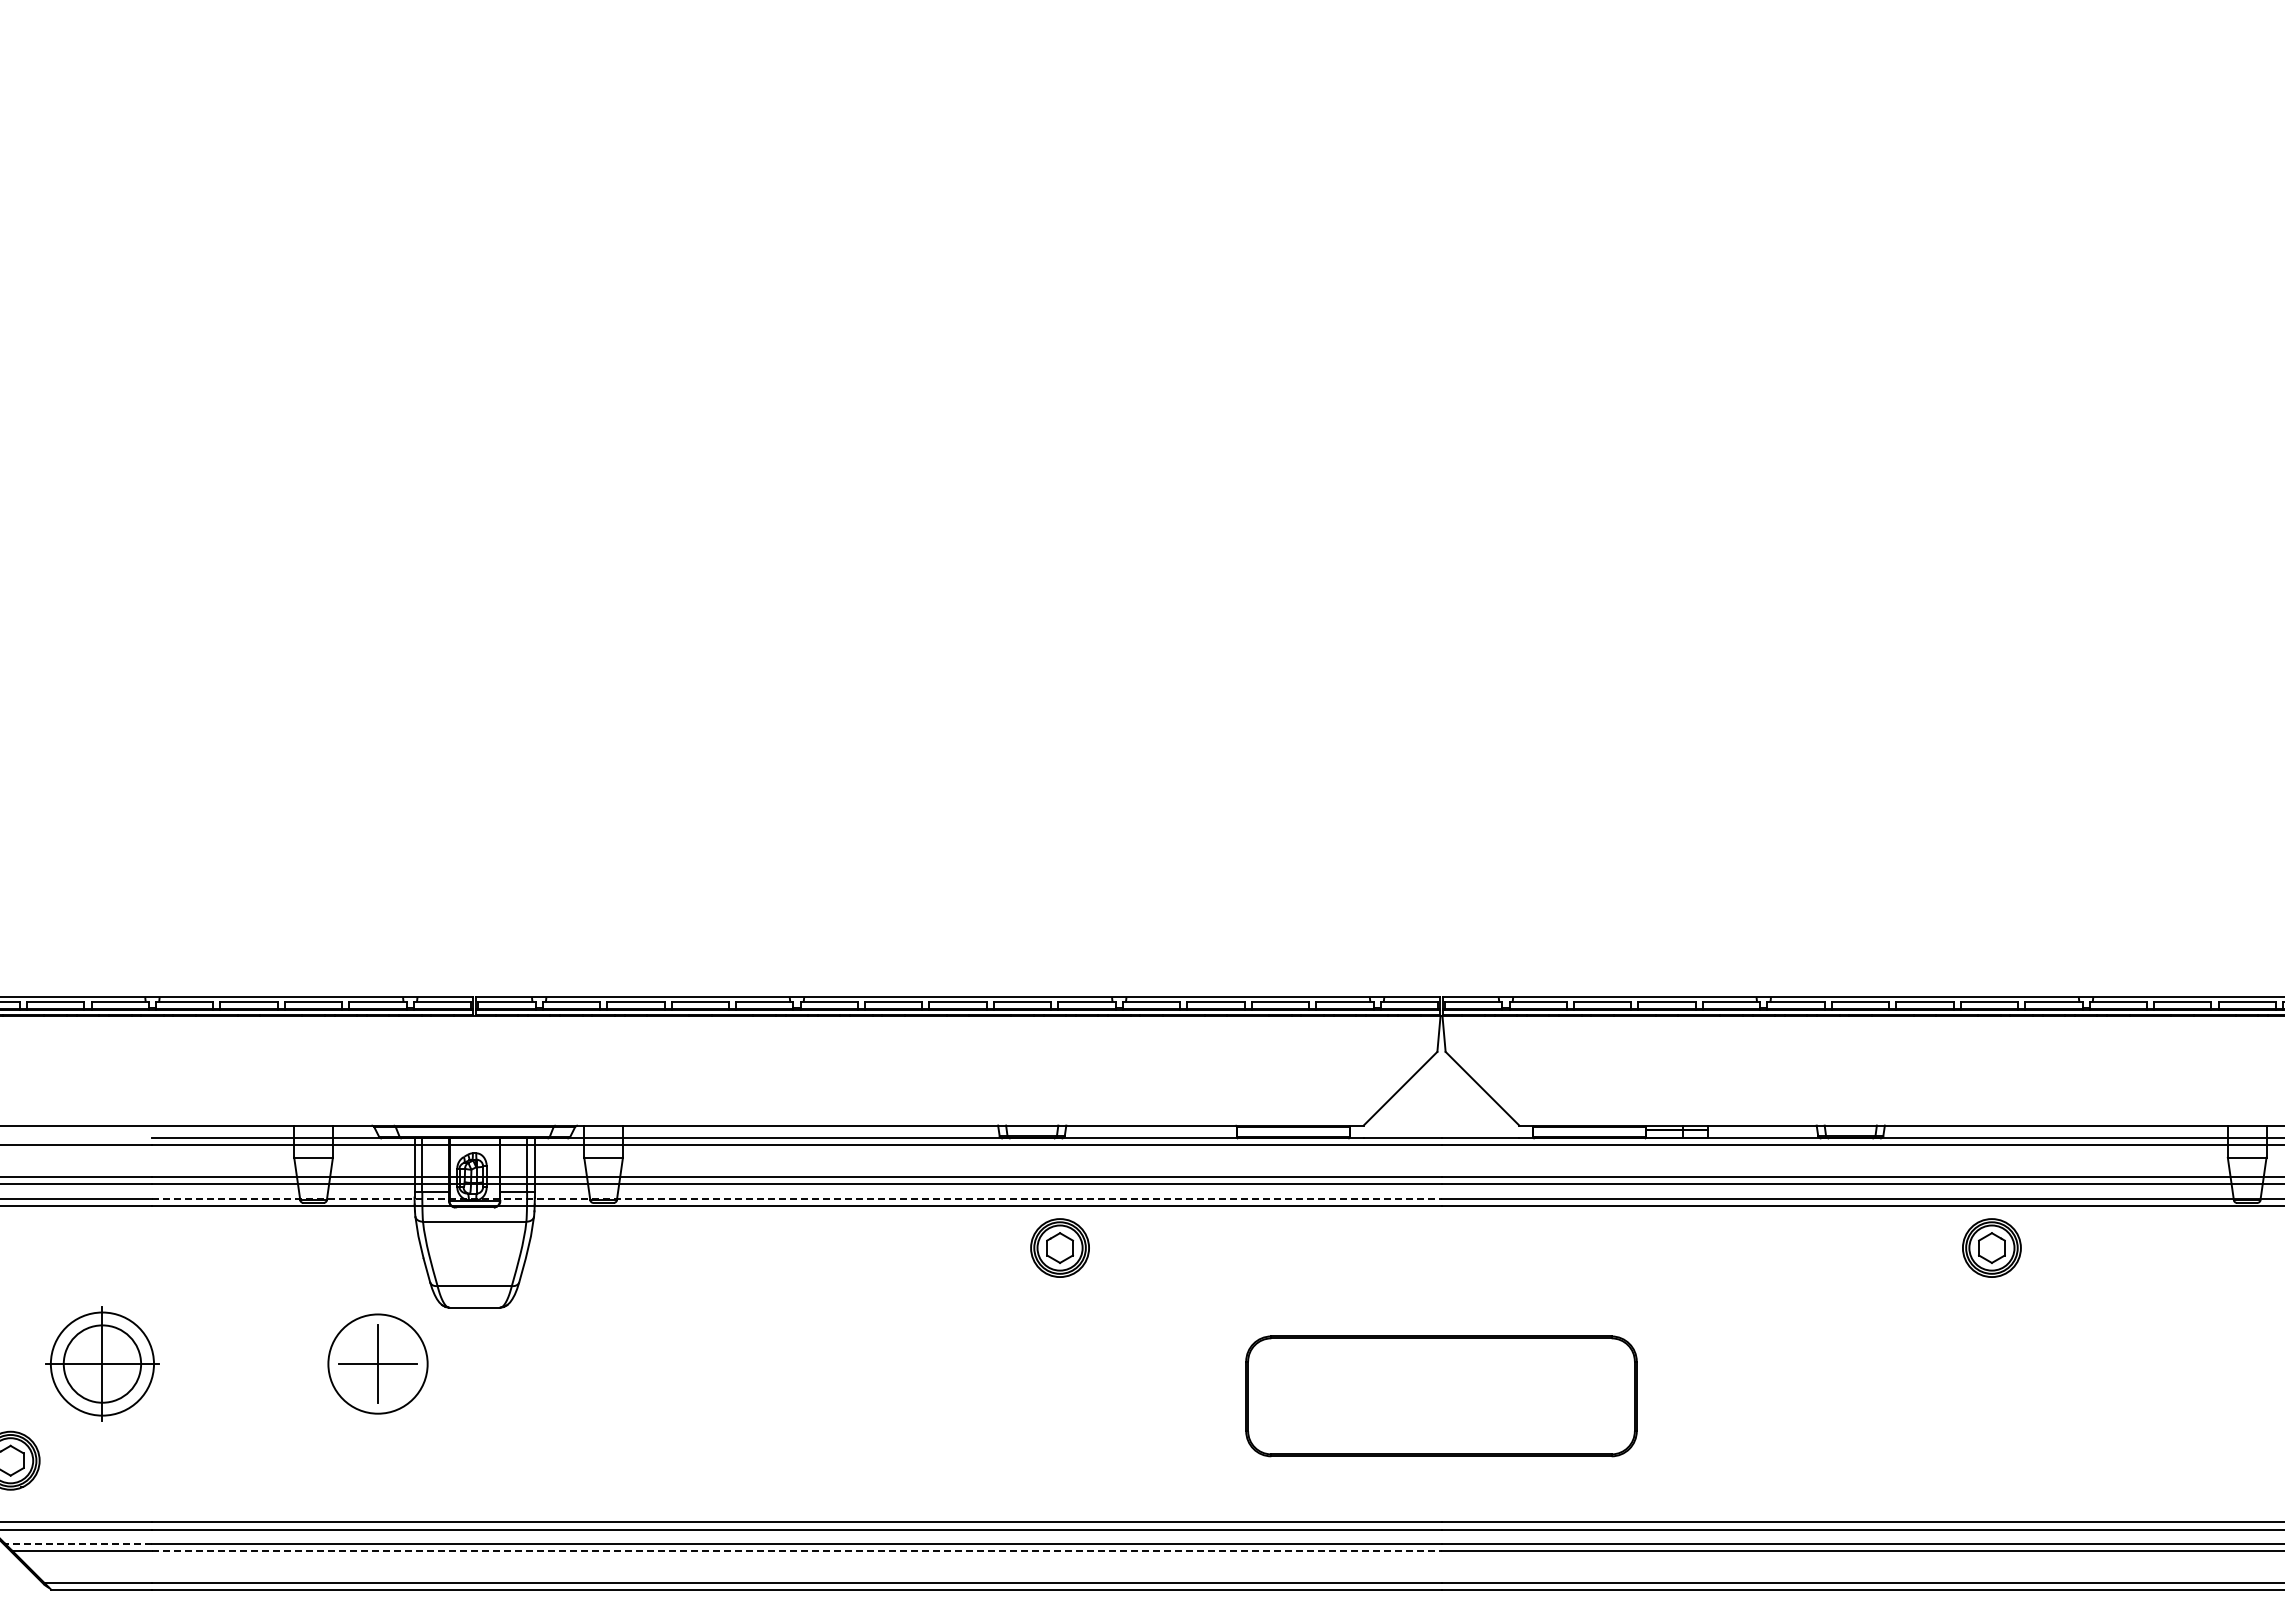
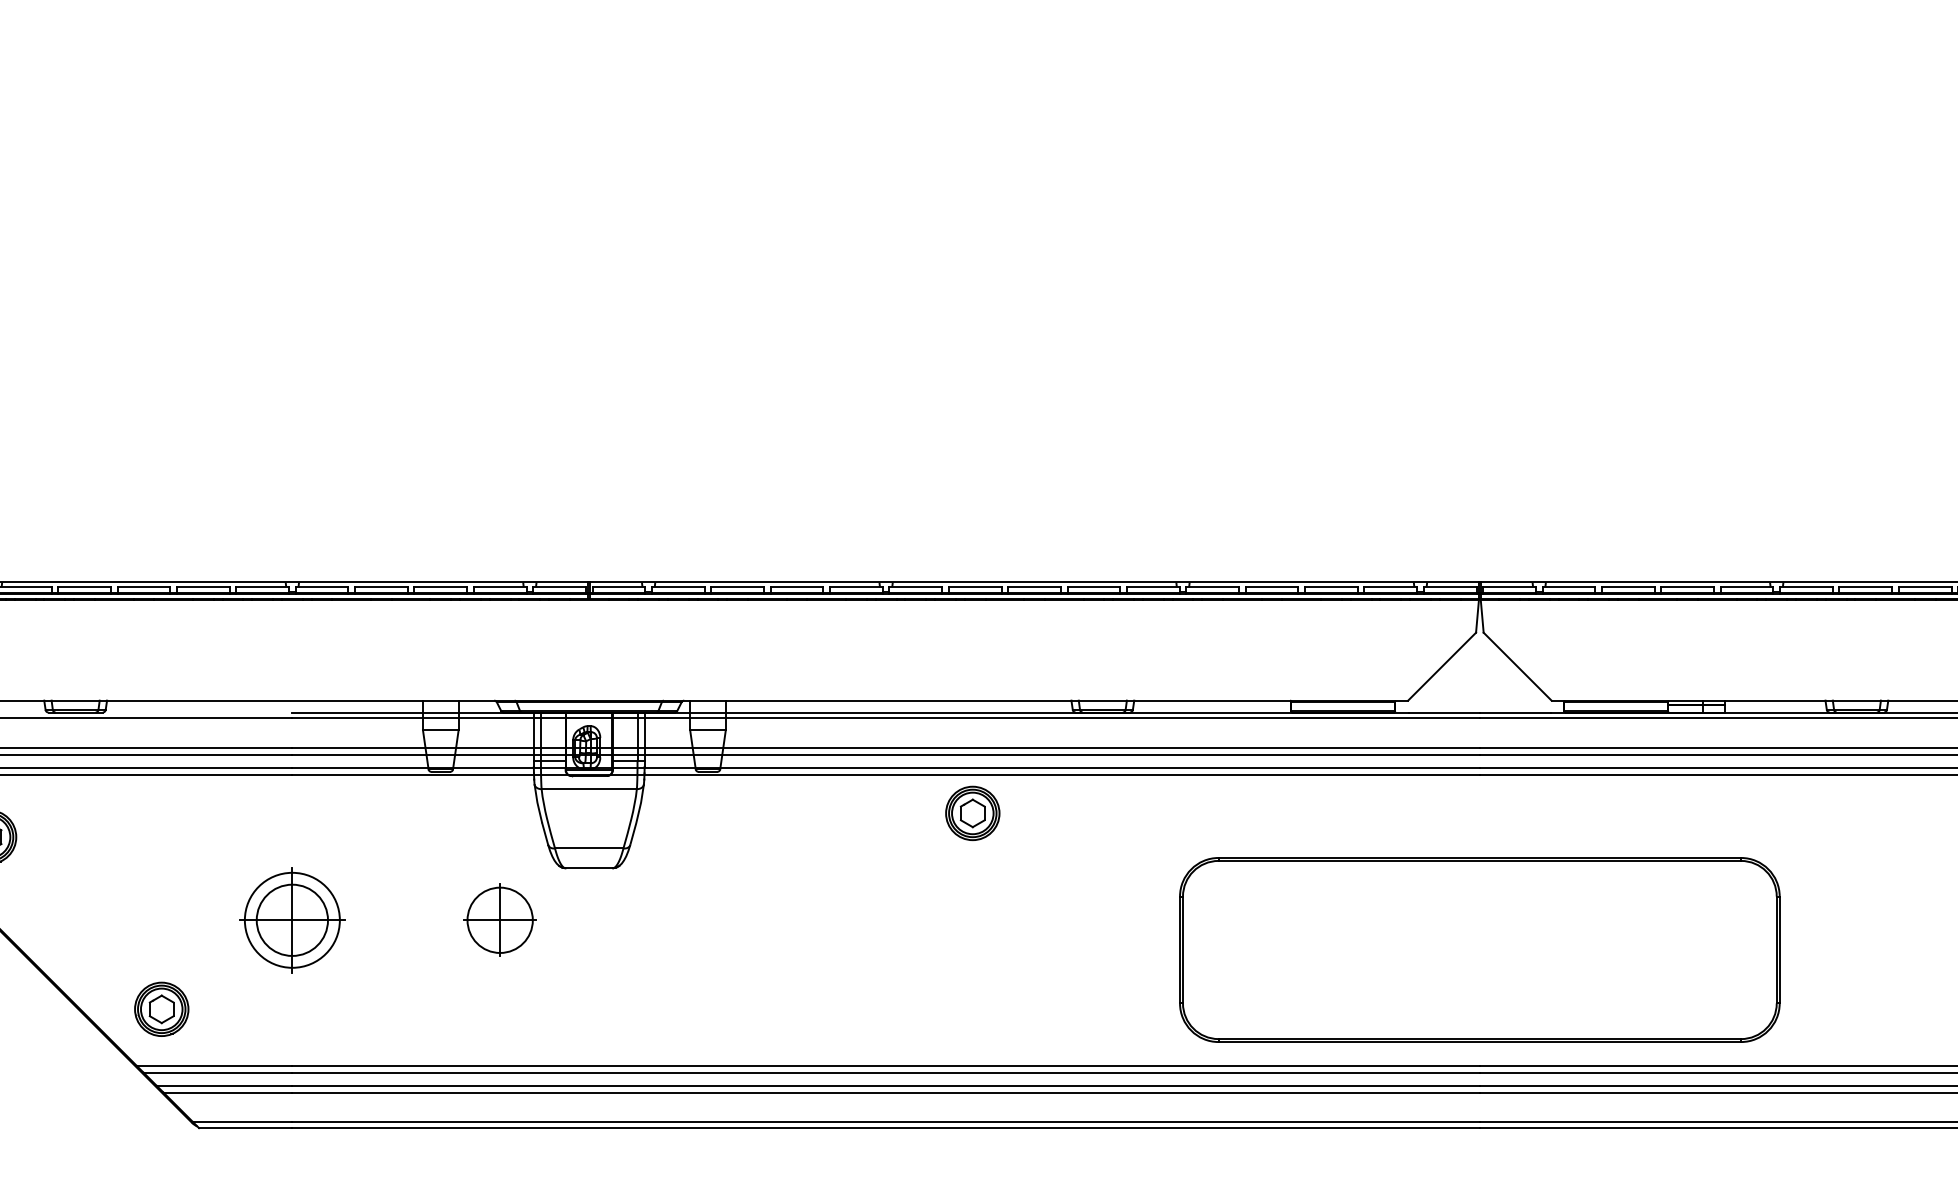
line: (796, 1198) -> (885, 767), dashed -> solid
part: (1059, 1247) -> (972, 812), moved
part: (102, 1363) -> (292, 919), moved
circle: (377, 1363) -> (499, 919), size x0.71
part: (1441, 1396) -> (1479, 950), size x1.67
line: (78, 1543) -> (224, 1085), dashed -> solid
line: (796, 1550) -> (885, 1092), dashed -> solid

